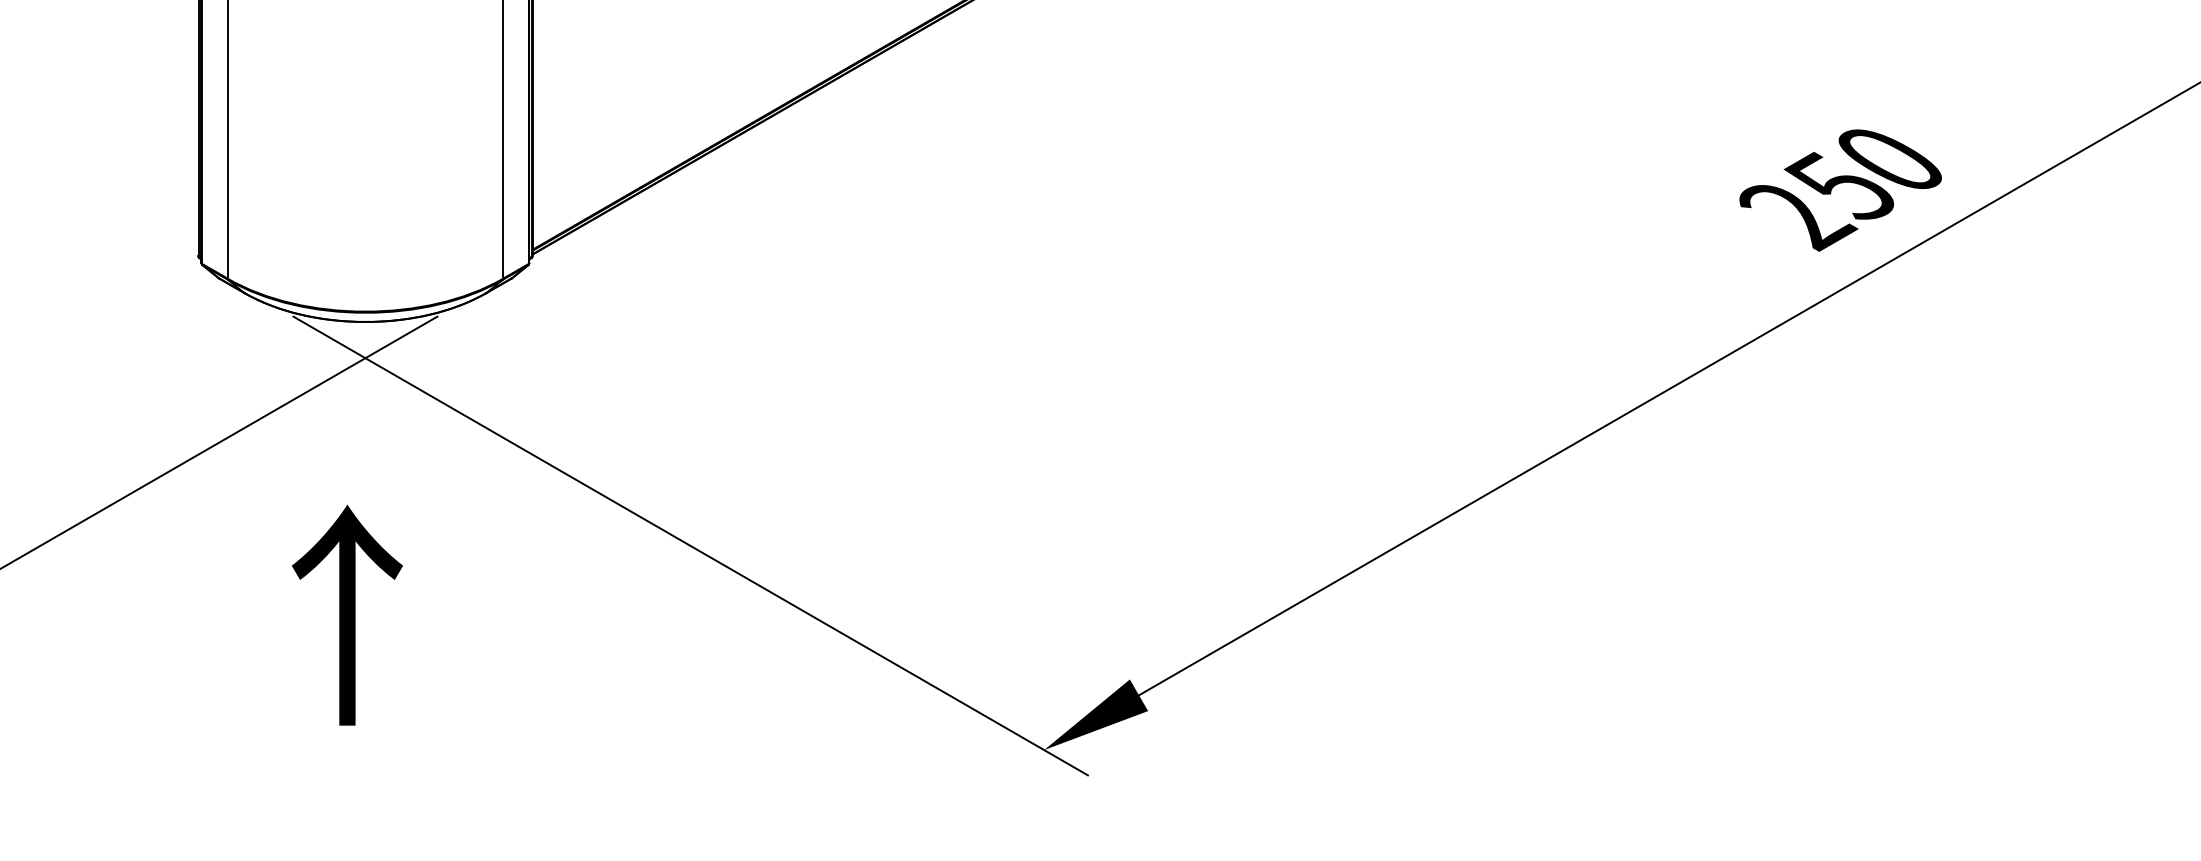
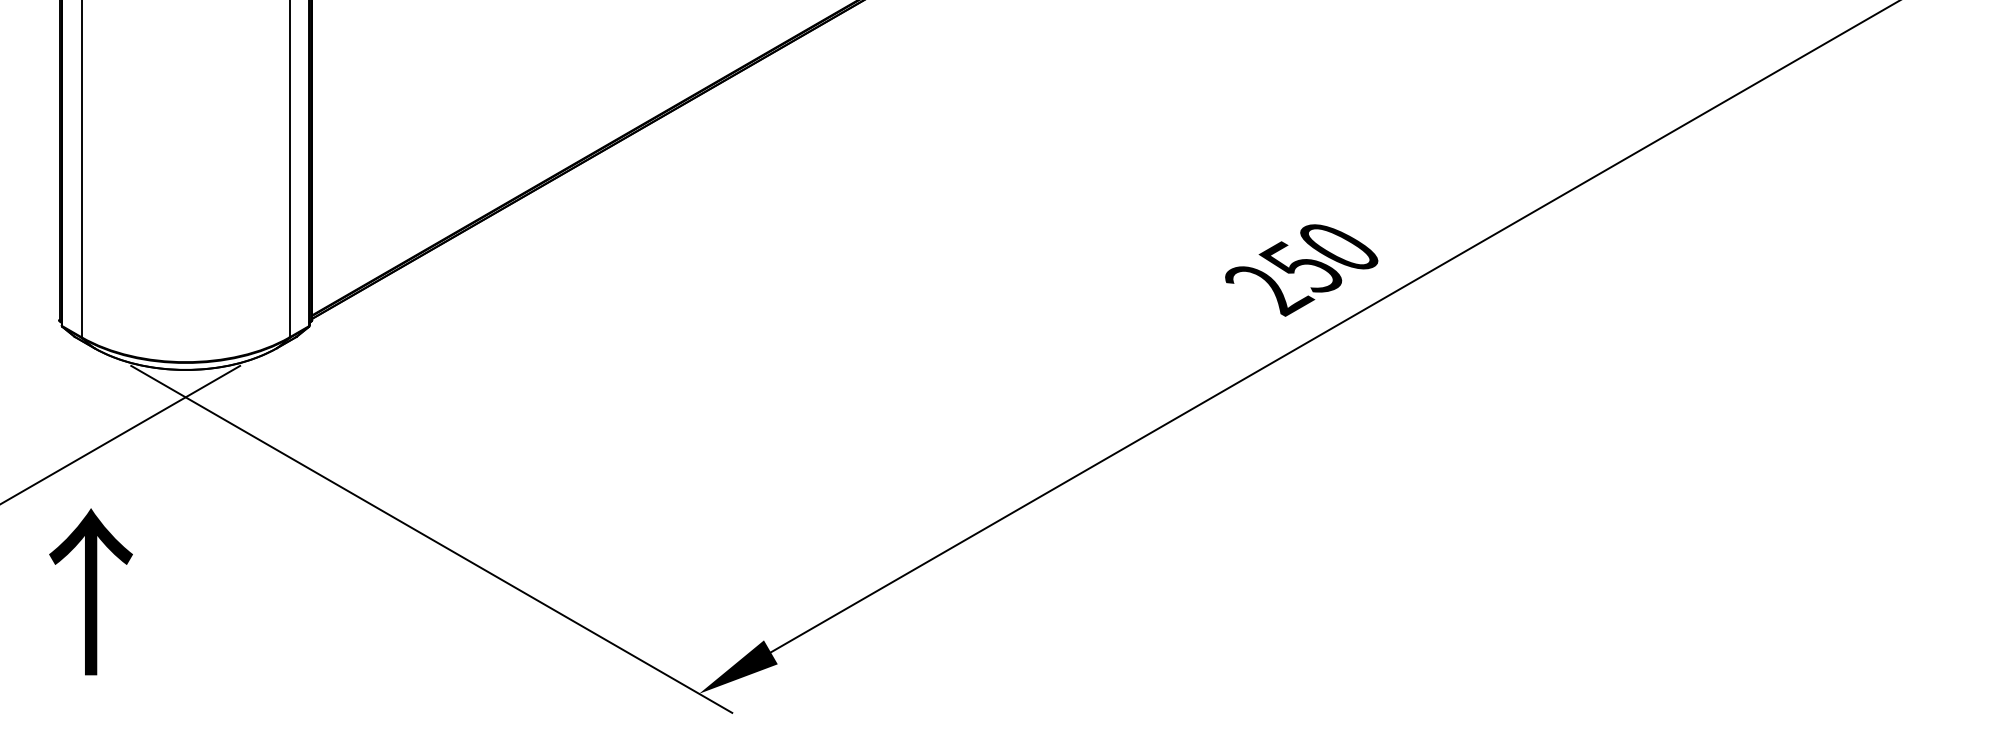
text: (346, 614) -> (90, 591), moved

